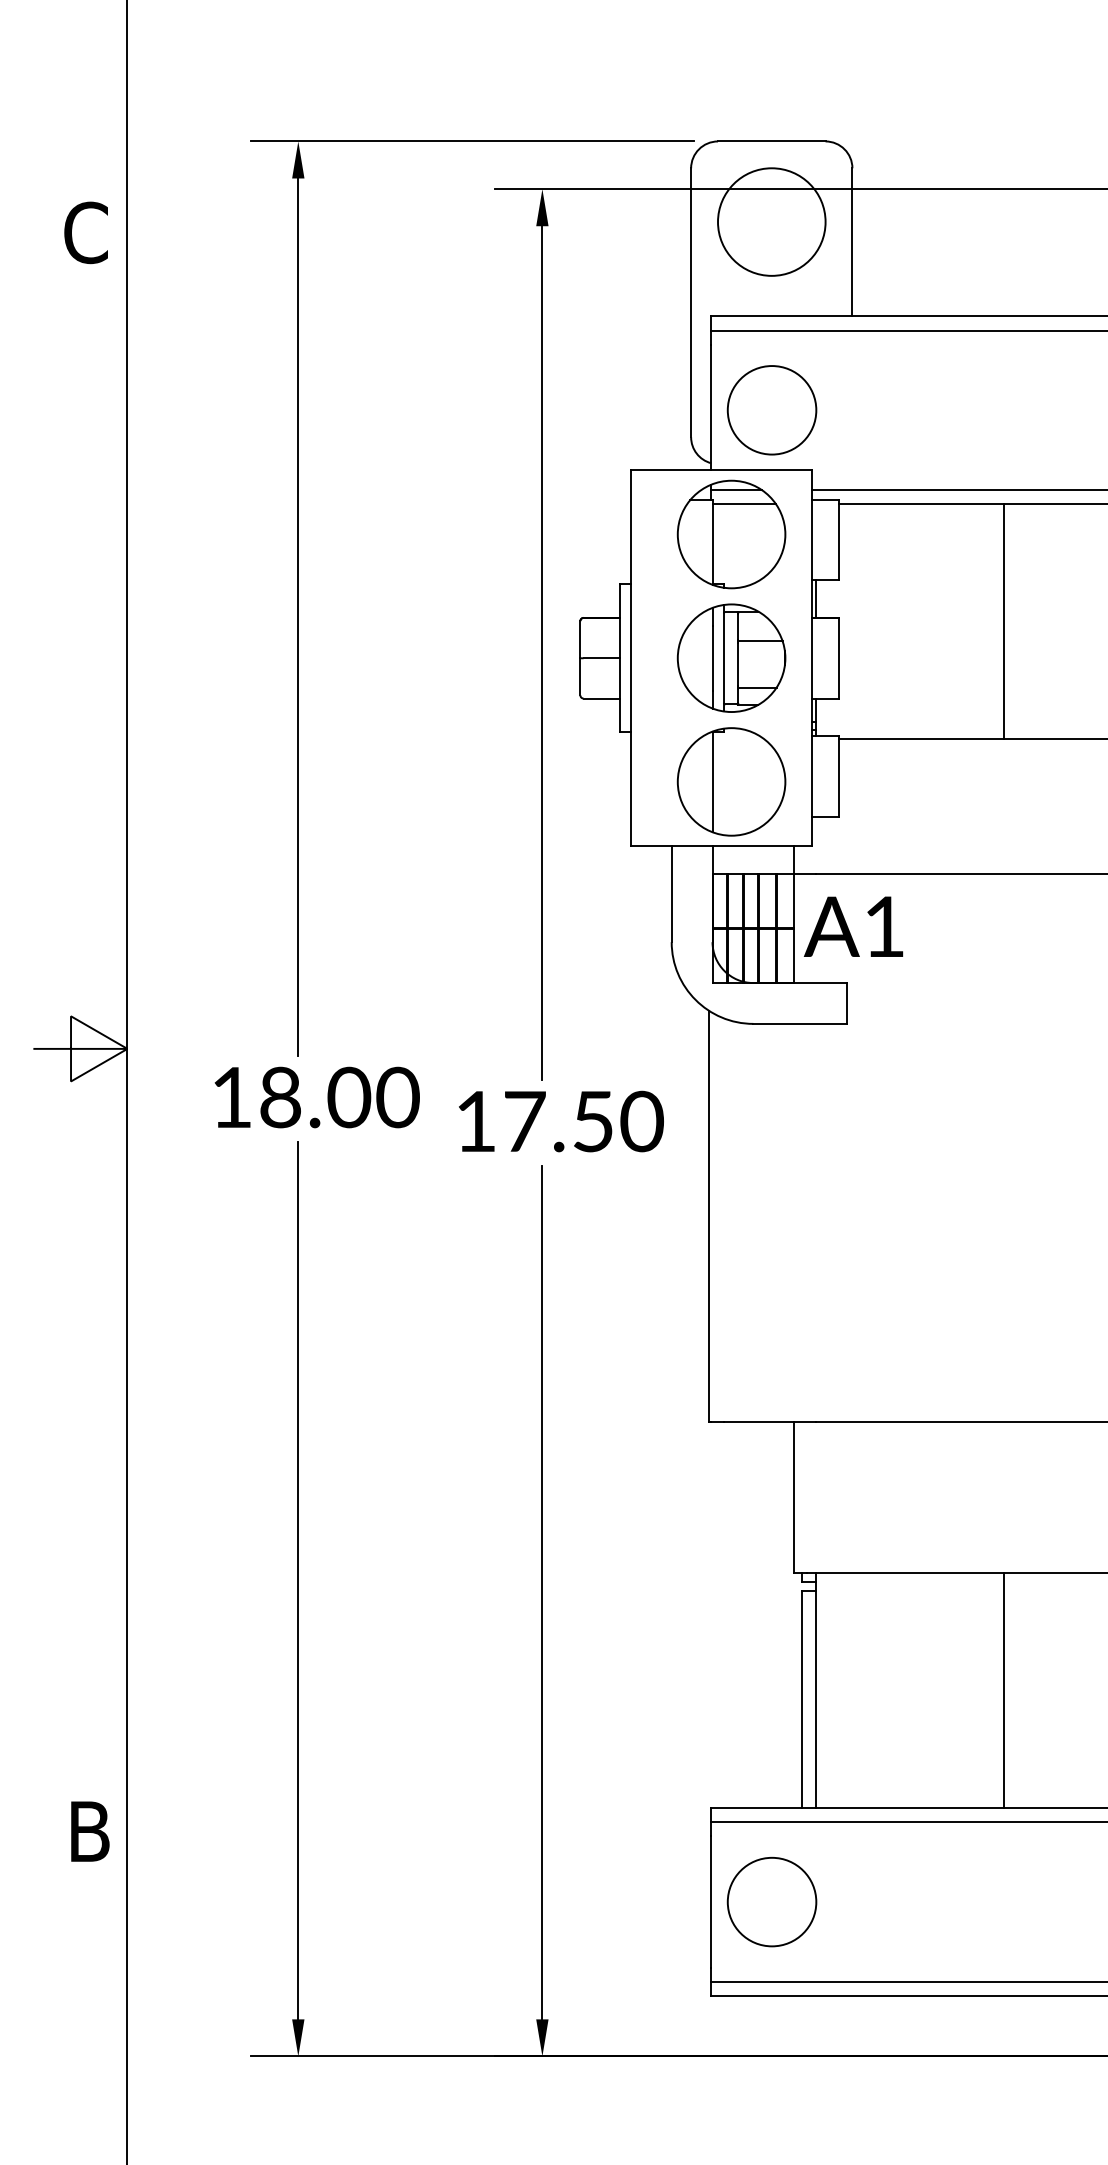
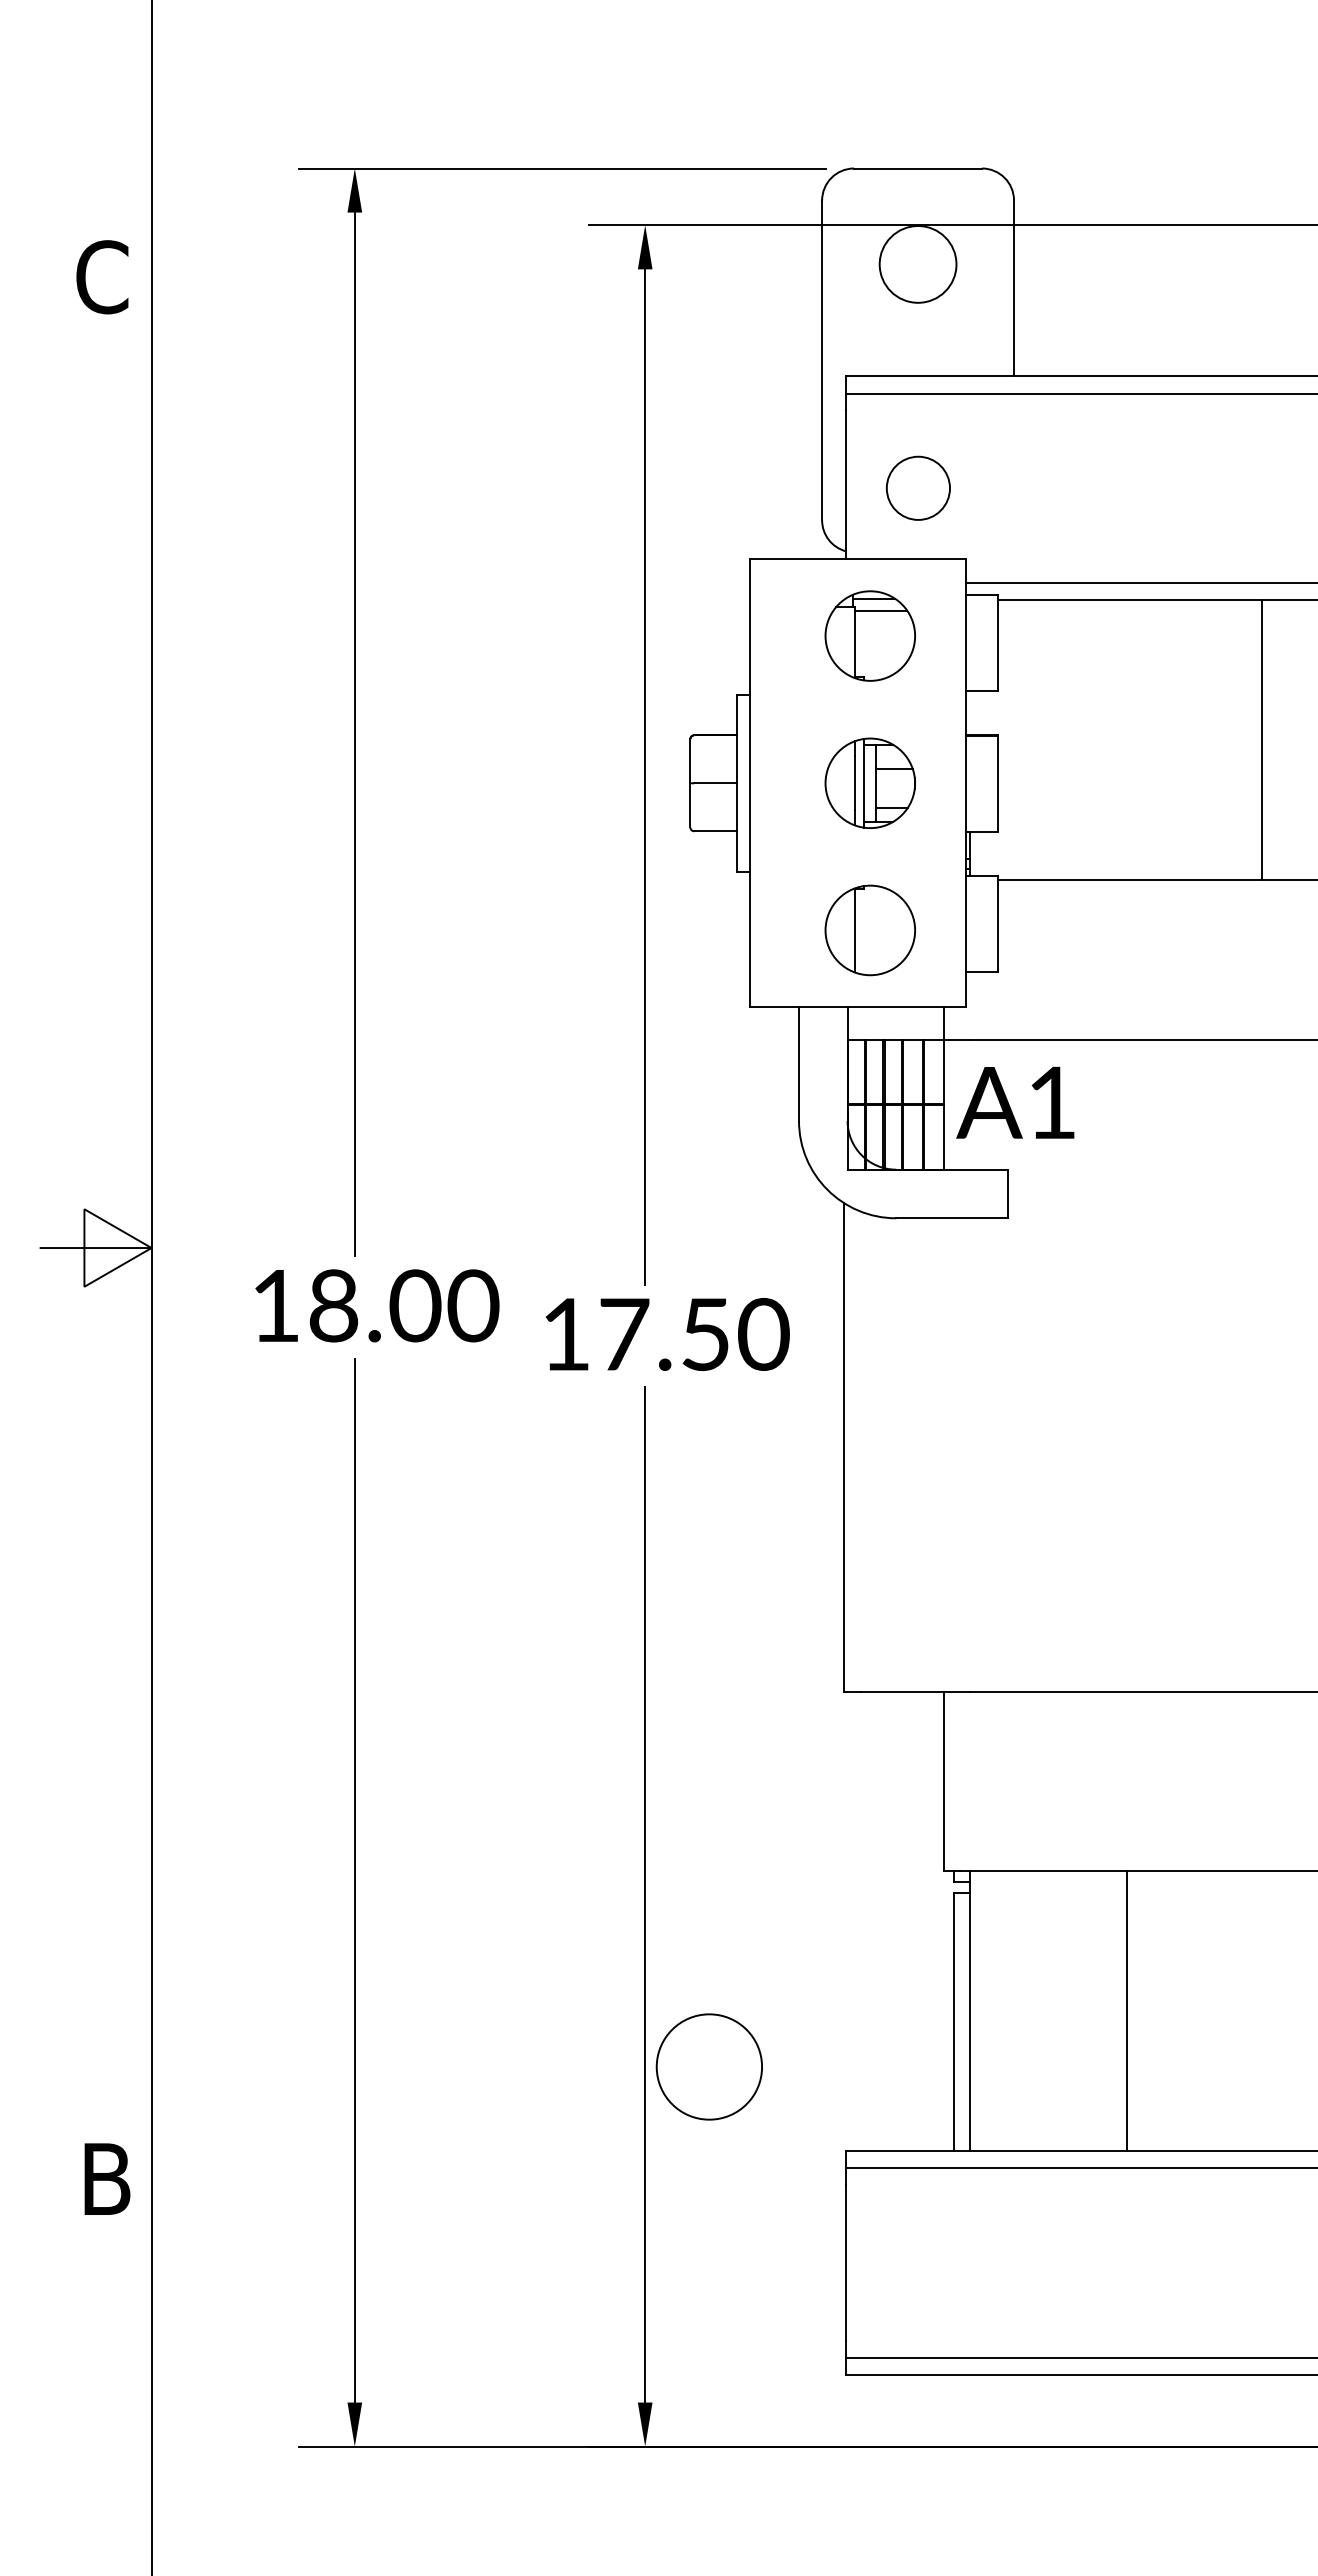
circle: (772, 222) -> (918, 264), size x0.6
circle: (772, 410) -> (918, 488), size x0.6
part: (731, 534) -> (870, 635), size x0.7
line: (815, 598) -> (970, 712), removed
line: (1004, 621) -> (1262, 739), moved
part: (731, 658) -> (870, 783), size x0.7
part: (731, 781) -> (870, 930), size x0.7
line: (1004, 1690) -> (1127, 2011), moved
circle: (771, 1901) -> (708, 2066), moved

